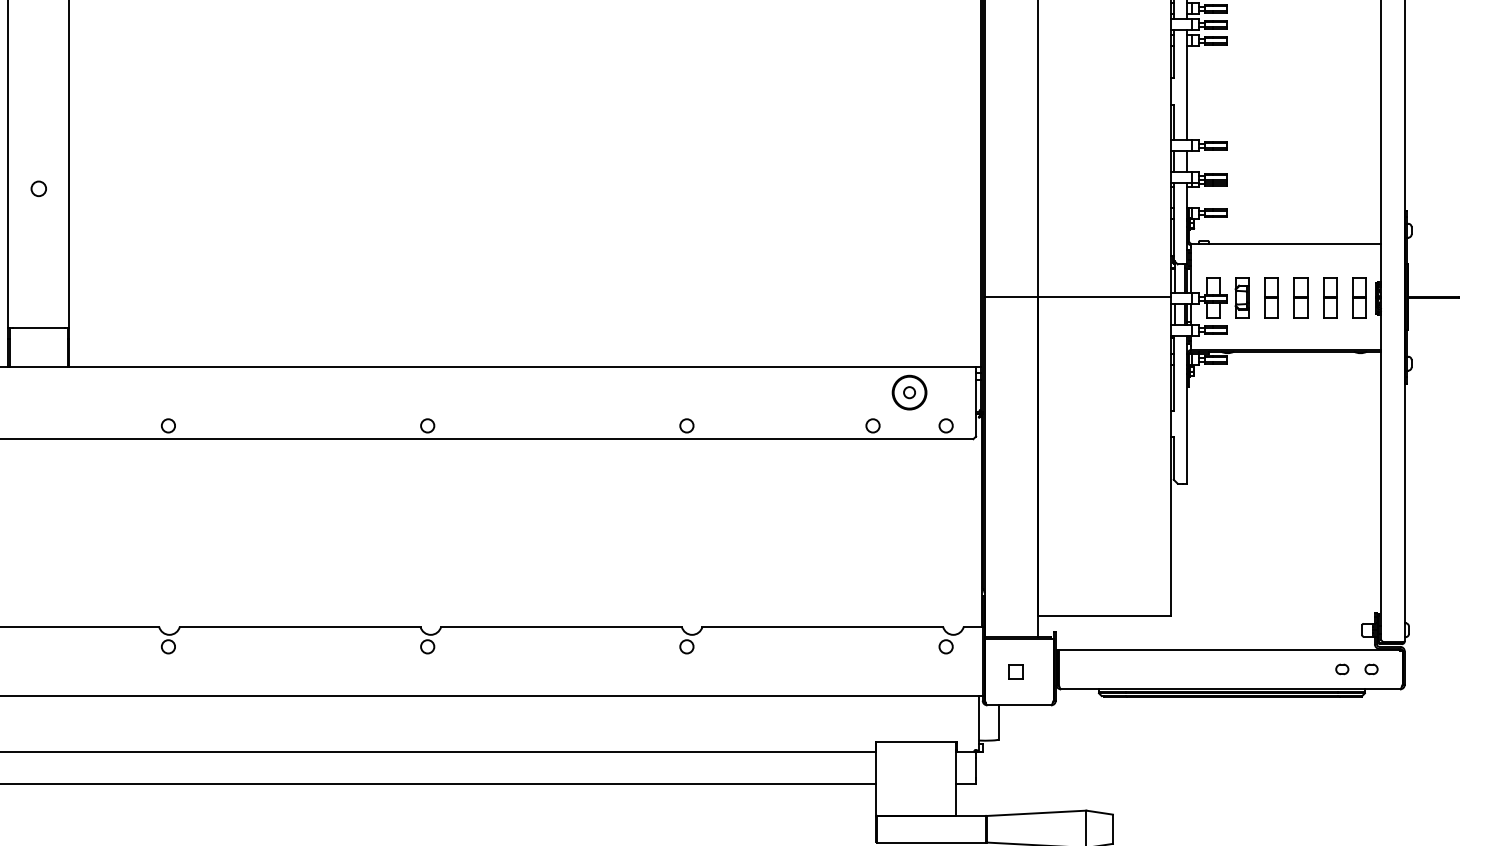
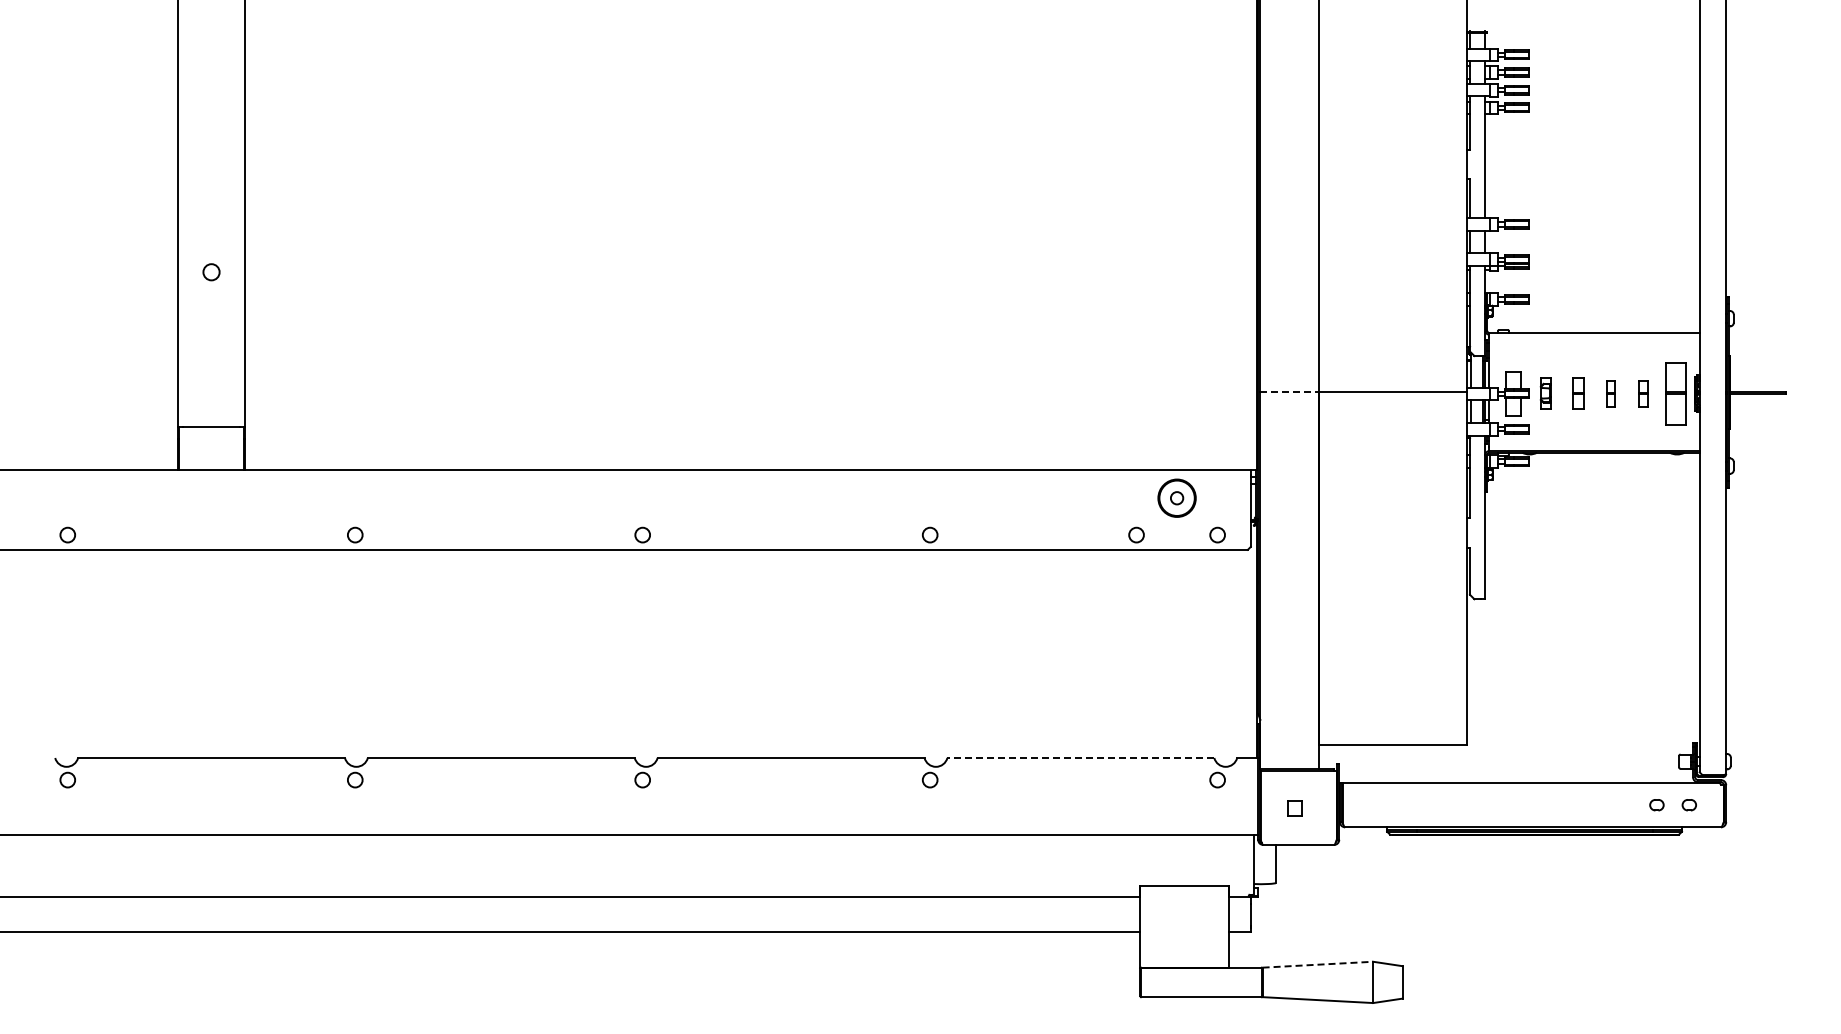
line: (1011, 296) -> (1290, 391), solid -> dashed
part: (1241, 298) -> (1545, 393), size x0.7
part: (1271, 298) -> (1578, 393), size x0.7
part: (1300, 298) -> (1610, 393), size x0.6
part: (1330, 298) -> (1643, 393), size x0.6
part: (1359, 298) -> (1675, 393), size x1.4
line: (822, 627) -> (1080, 758), solid -> dashed
line: (1037, 813) -> (1318, 964), solid -> dashed

